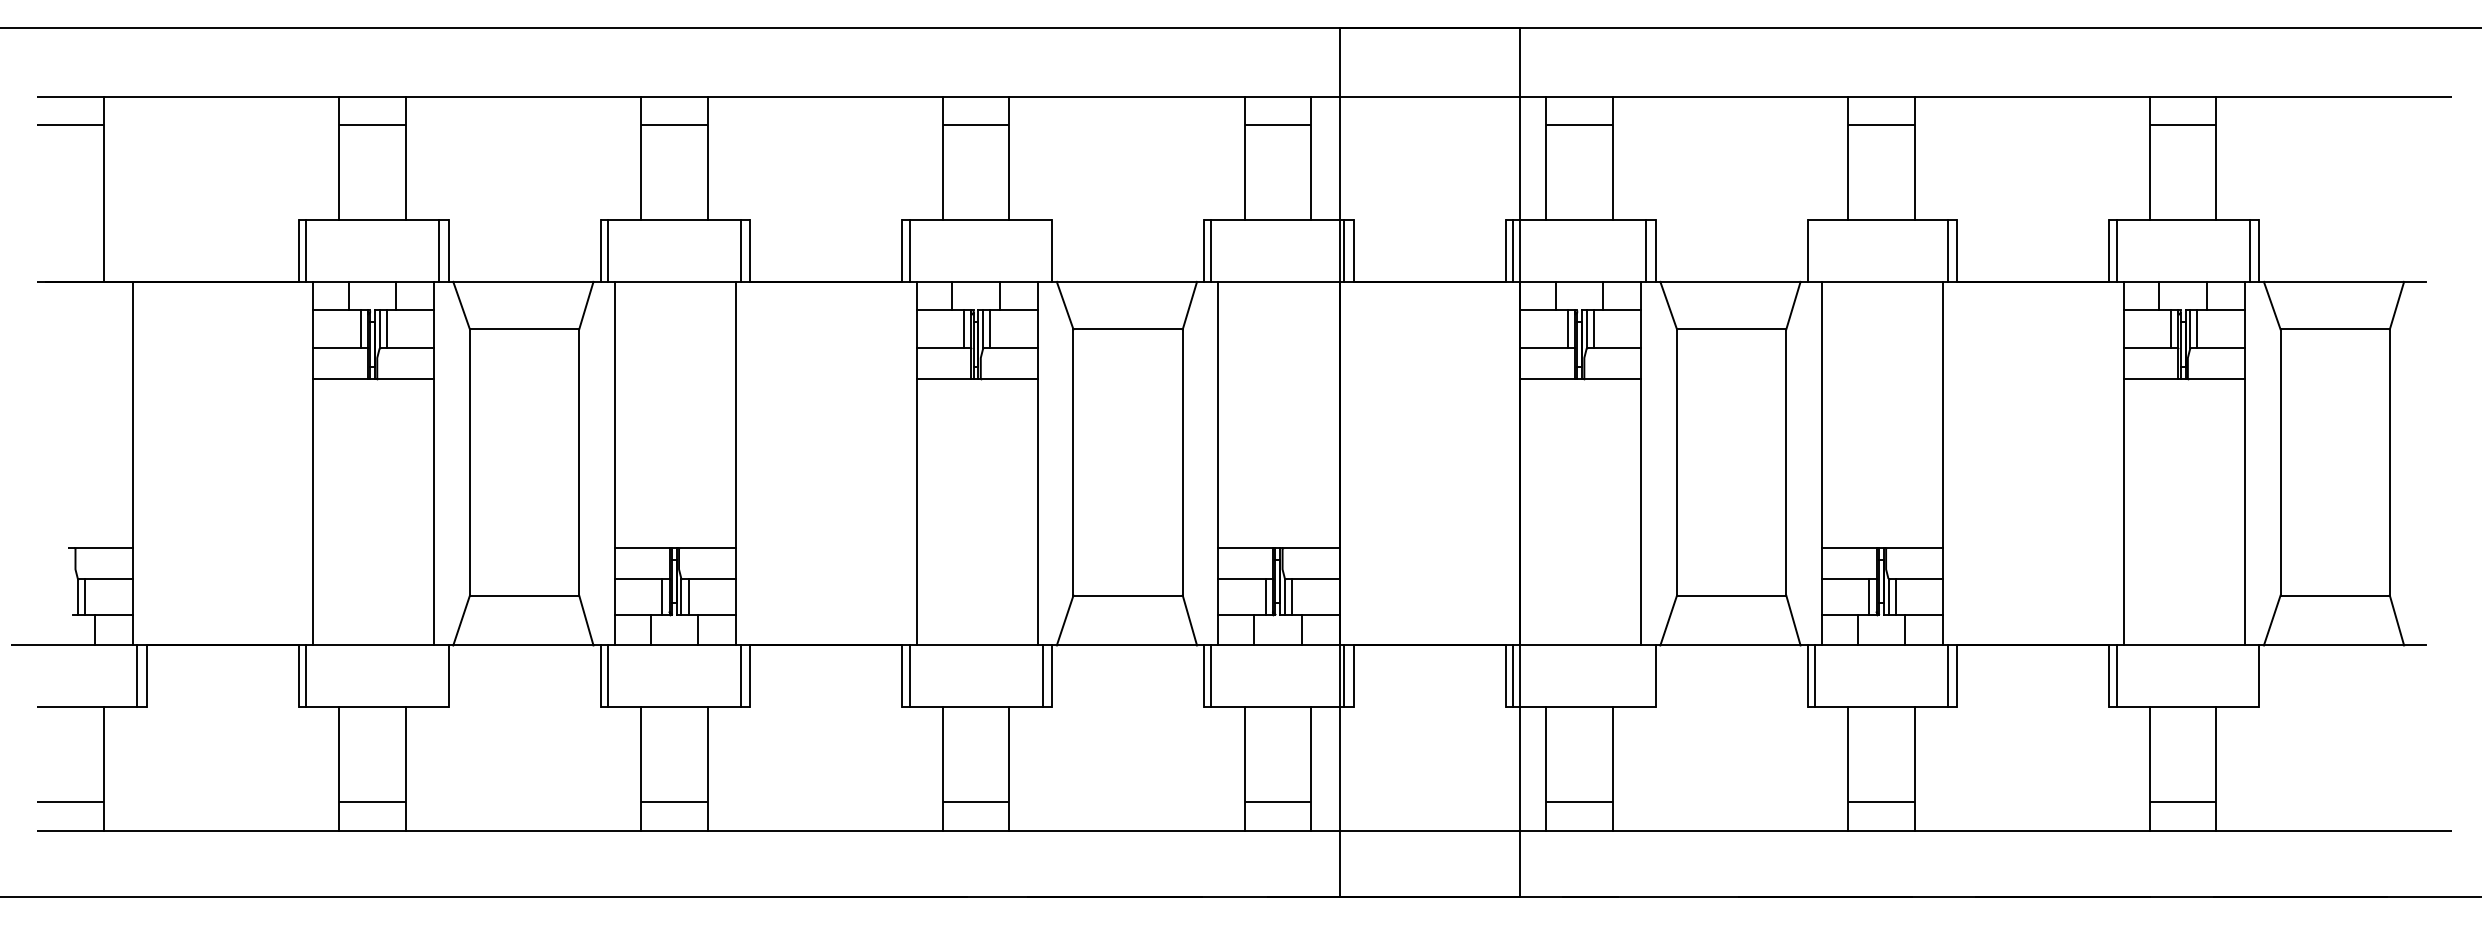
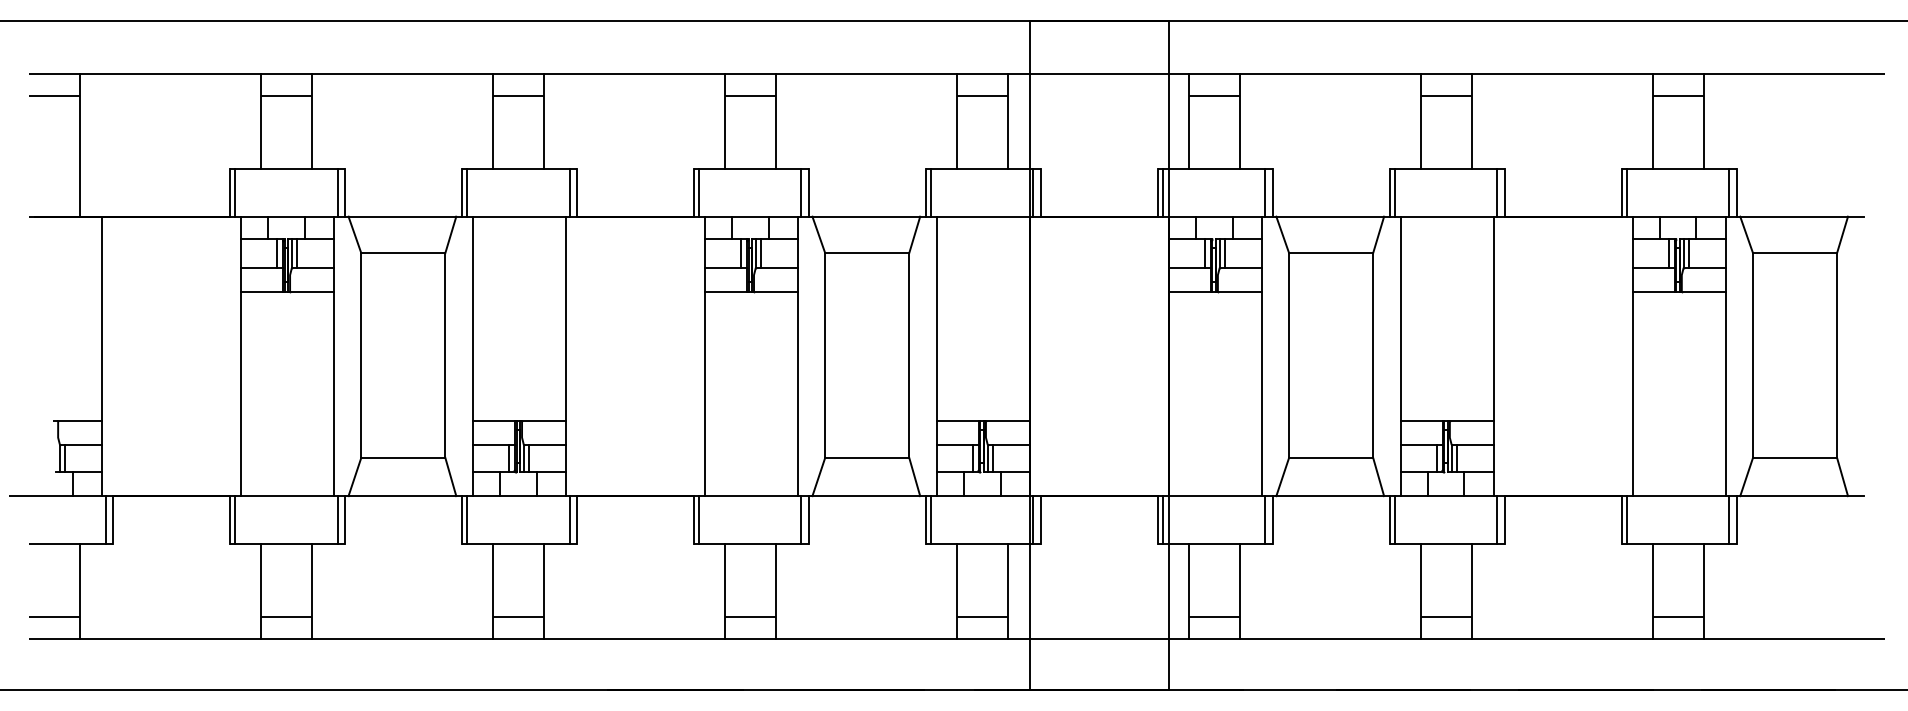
line: (1042, 250) -> (801, 192), added
line: (1815, 250) -> (1395, 192), added
line: (438, 675) -> (337, 519), added
line: (1646, 675) -> (1265, 519), added
line: (2249, 675) -> (1729, 519), added

